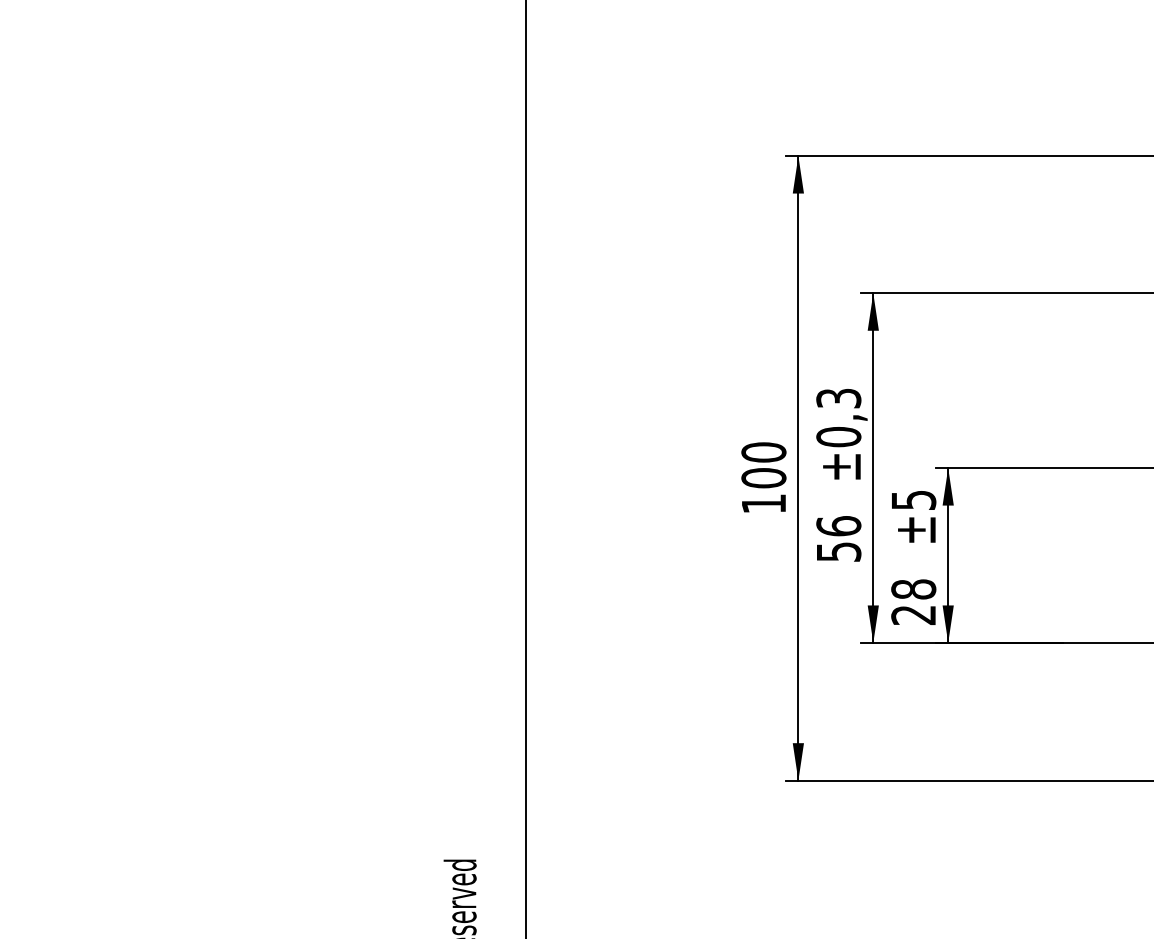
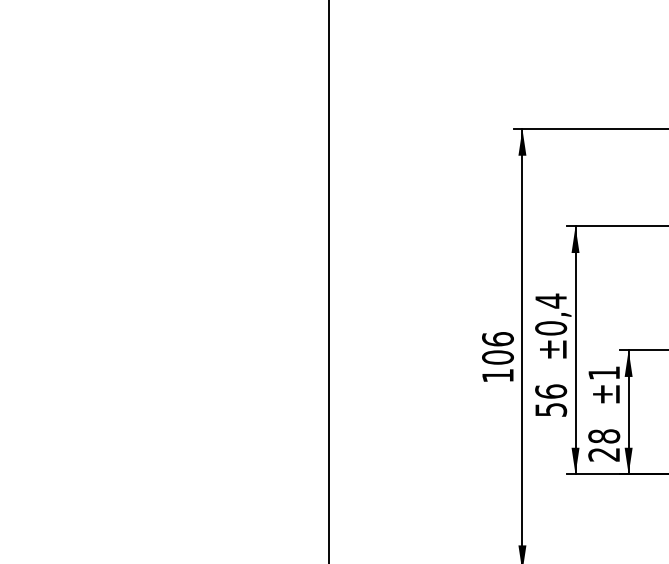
text: (838, 398) -> (550, 301), ±0,3 -> ±0,4
text: (763, 452) -> (497, 339), 100 -> 106
text: (914, 500) -> (604, 373), ±5 -> ±1

